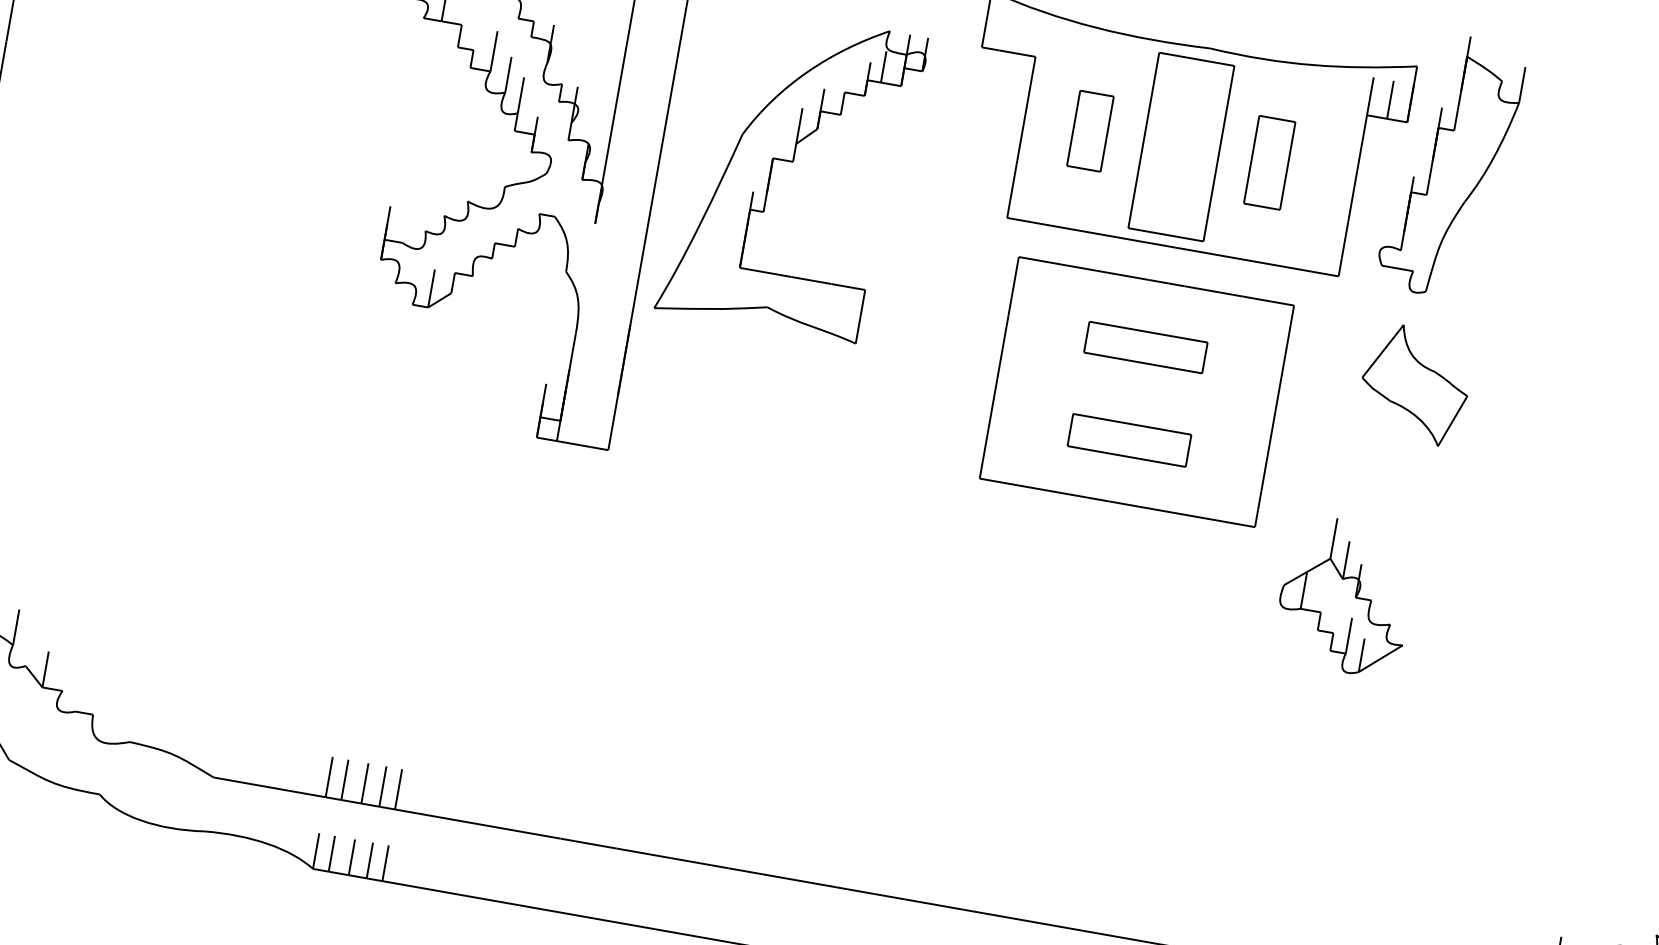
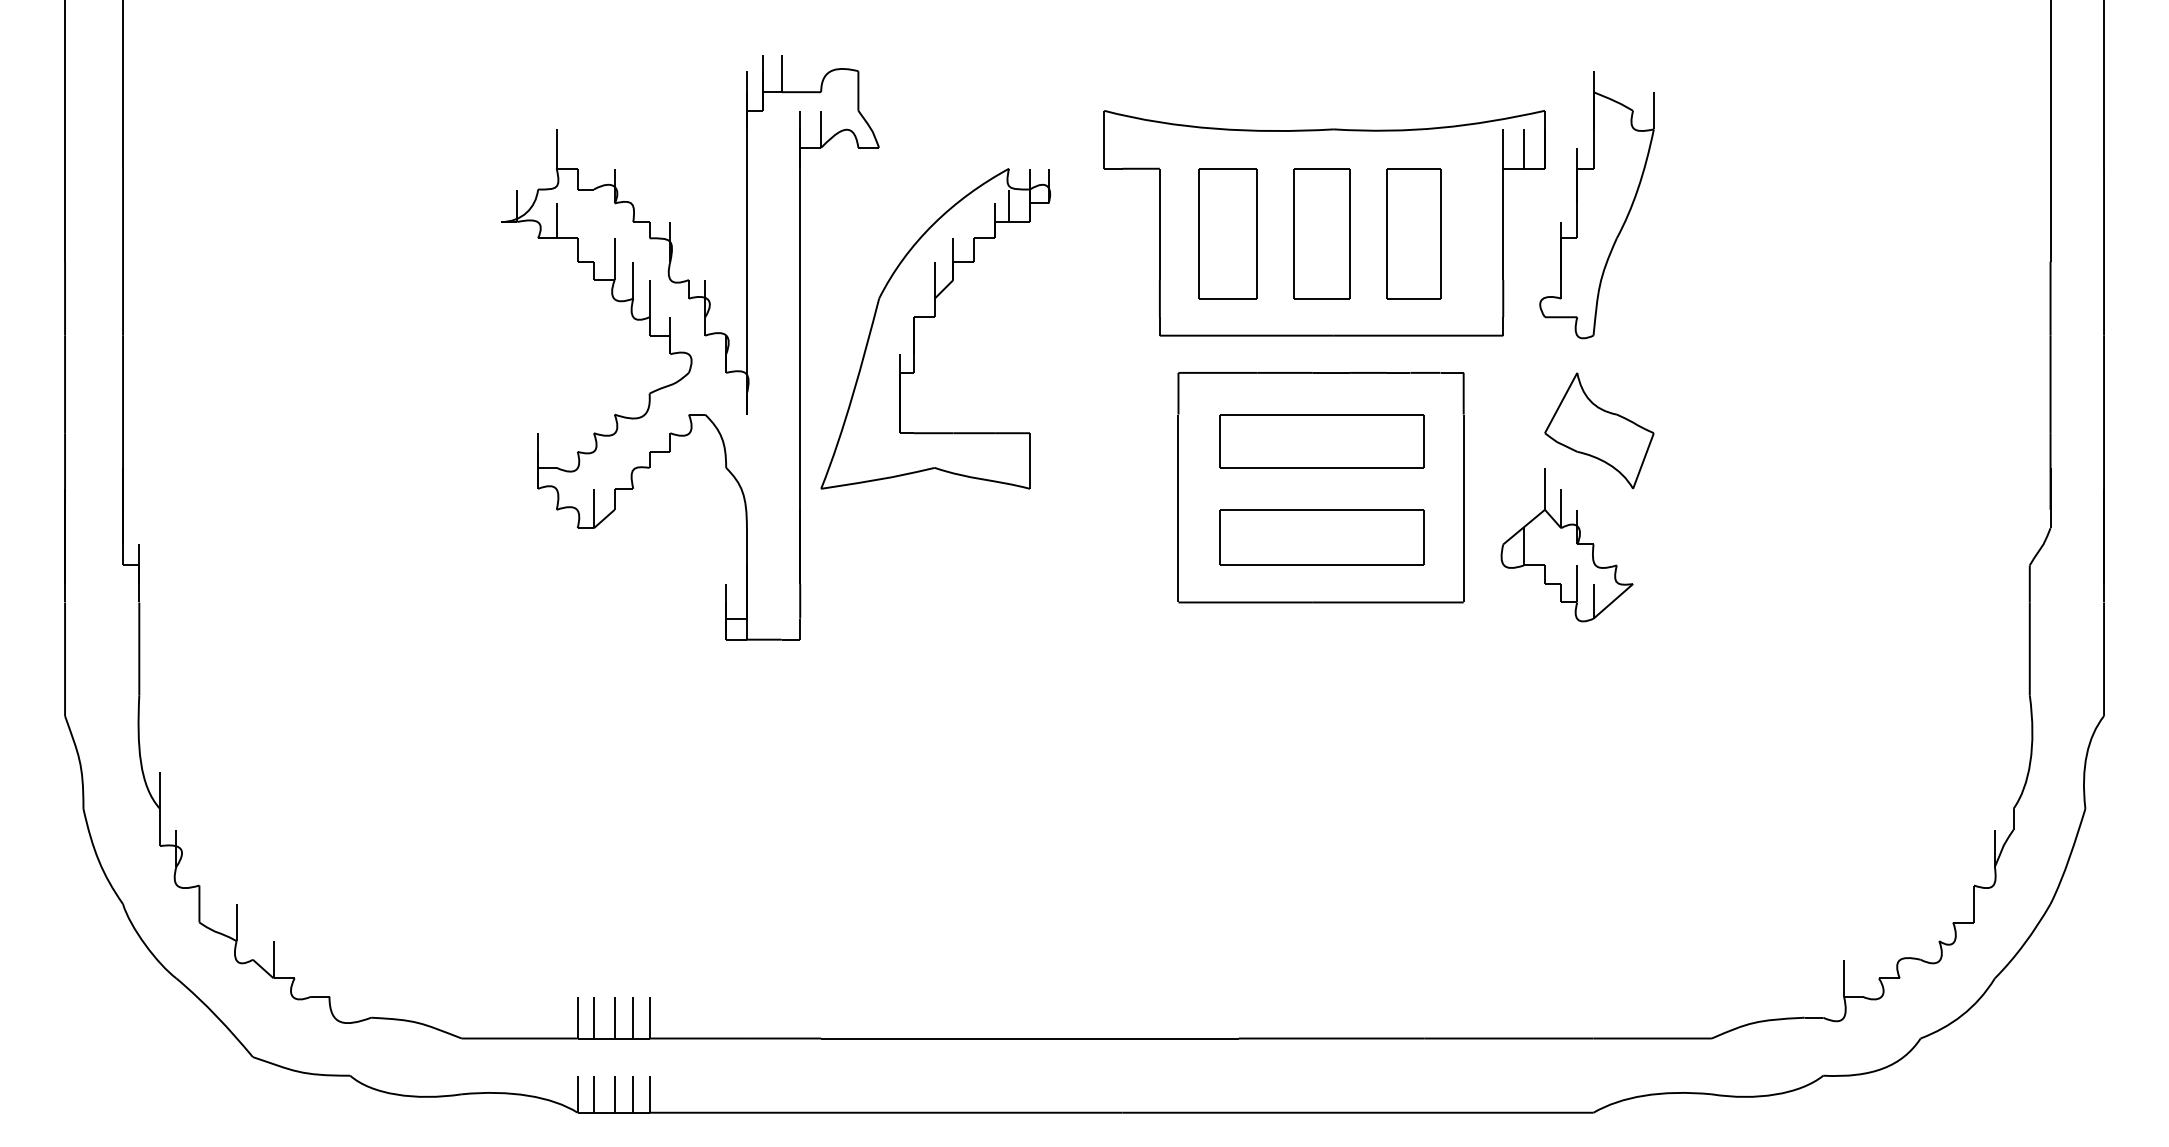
part: (1089, 130) -> (1227, 233), size x1.67
part: (1180, 146) -> (1321, 233), size x0.71
part: (1269, 162) -> (1413, 233), size x1.43
part: (1145, 347) -> (1321, 441), size x1.67
part: (1128, 440) -> (1321, 537), size x1.67
part: (1345, 596) -> (1566, 545), moved

